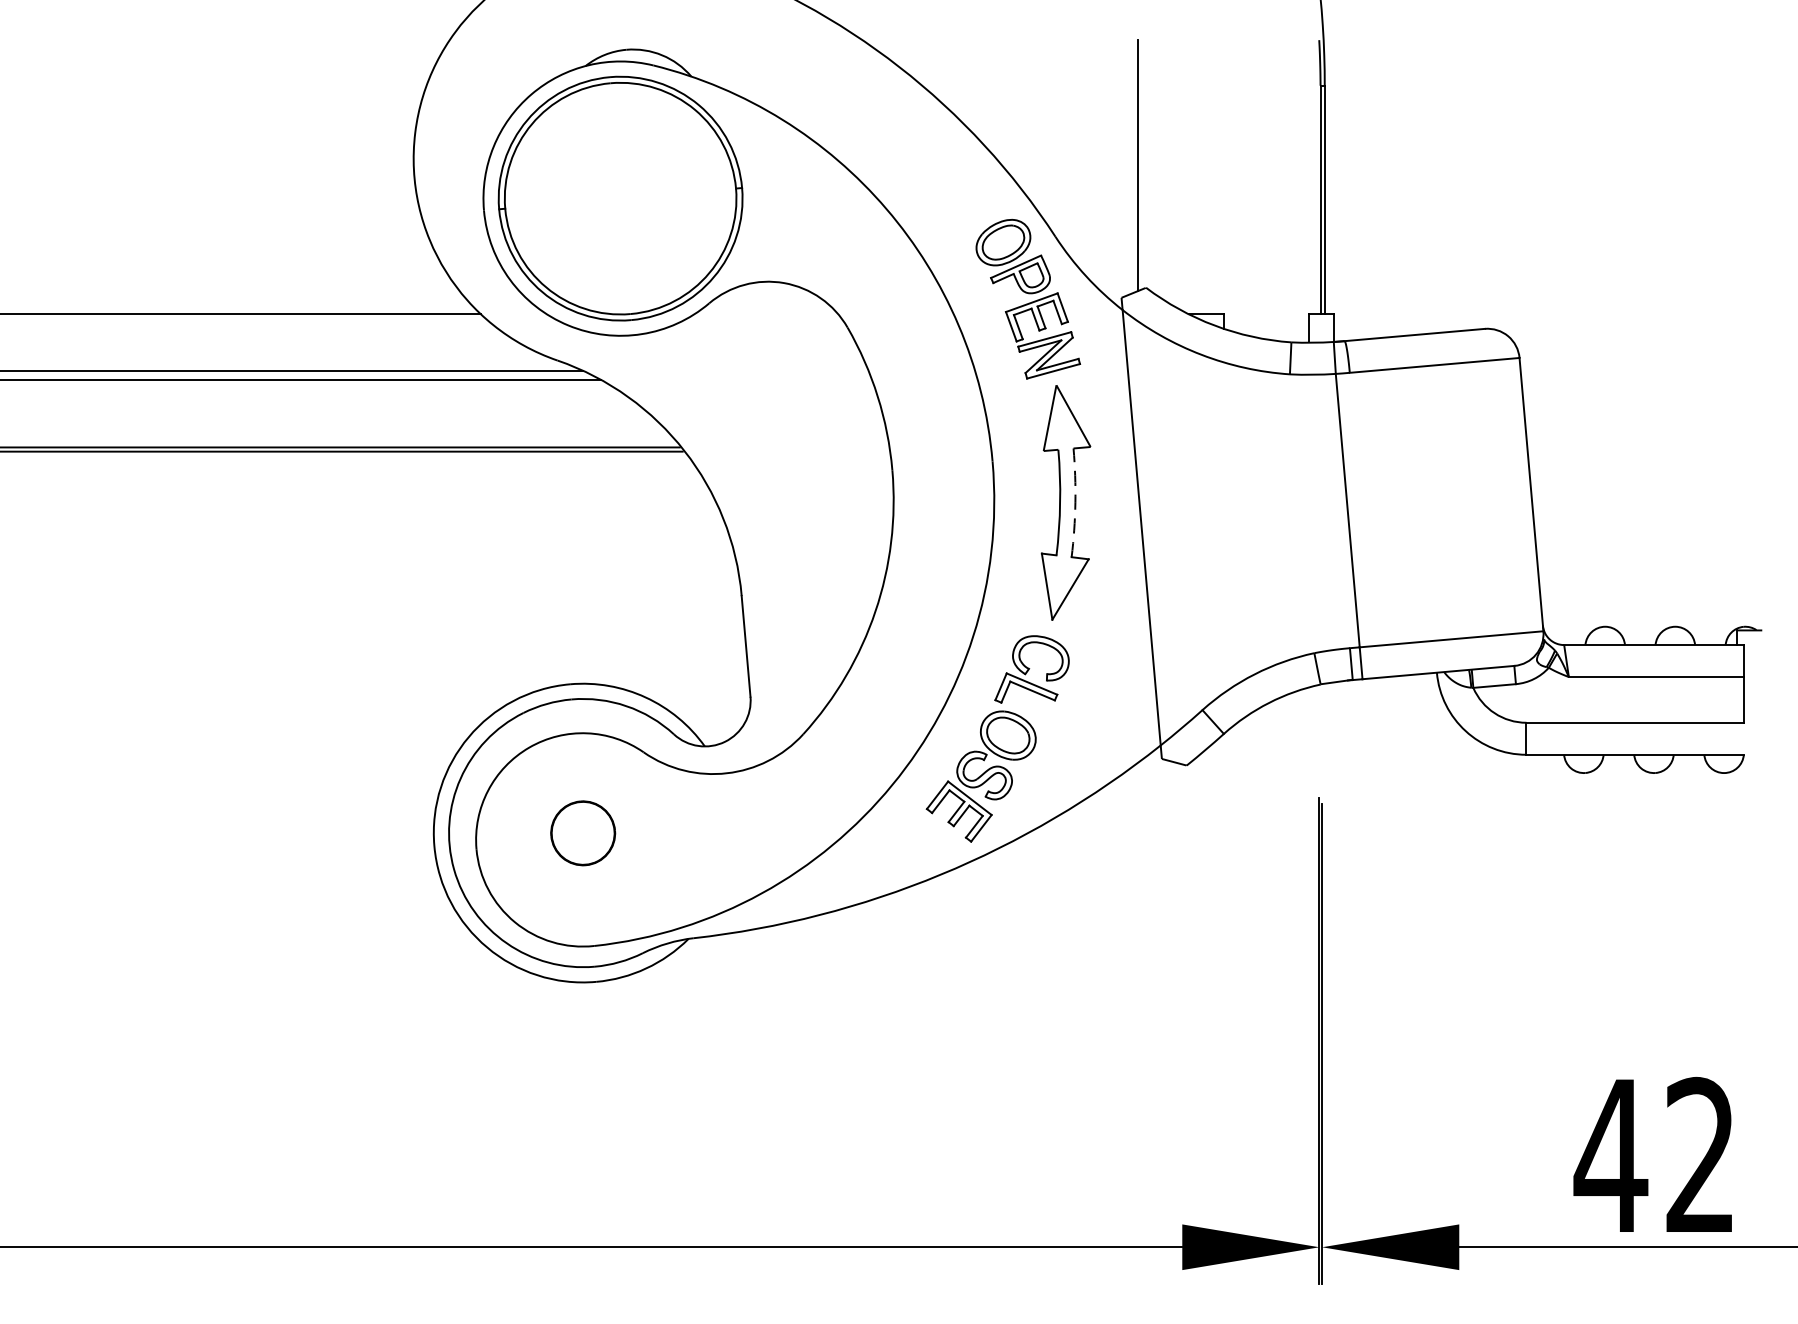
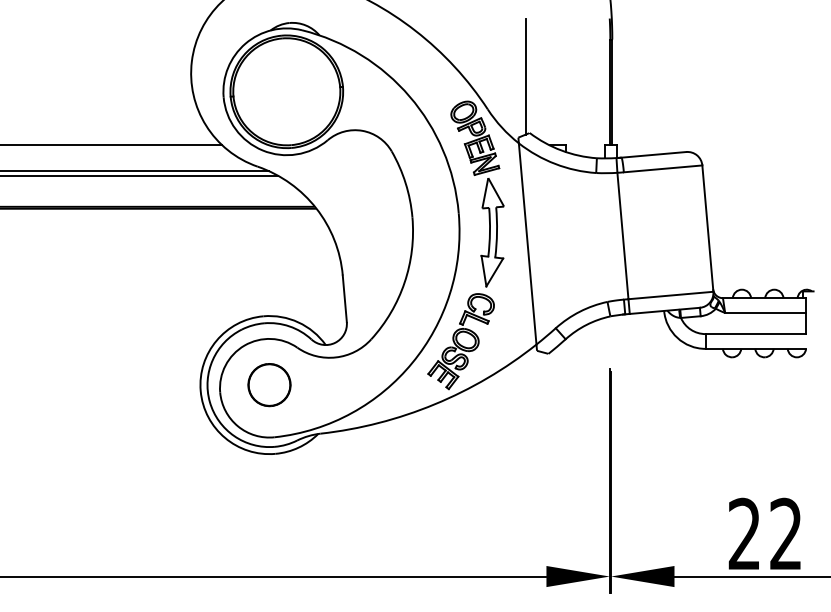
arc: (1076, 502) -> (497, 232), dashed -> solid
part: (583, 833) -> (269, 385), size x1.43
text: (1610, 1154) -> (744, 533), 42 -> 22

